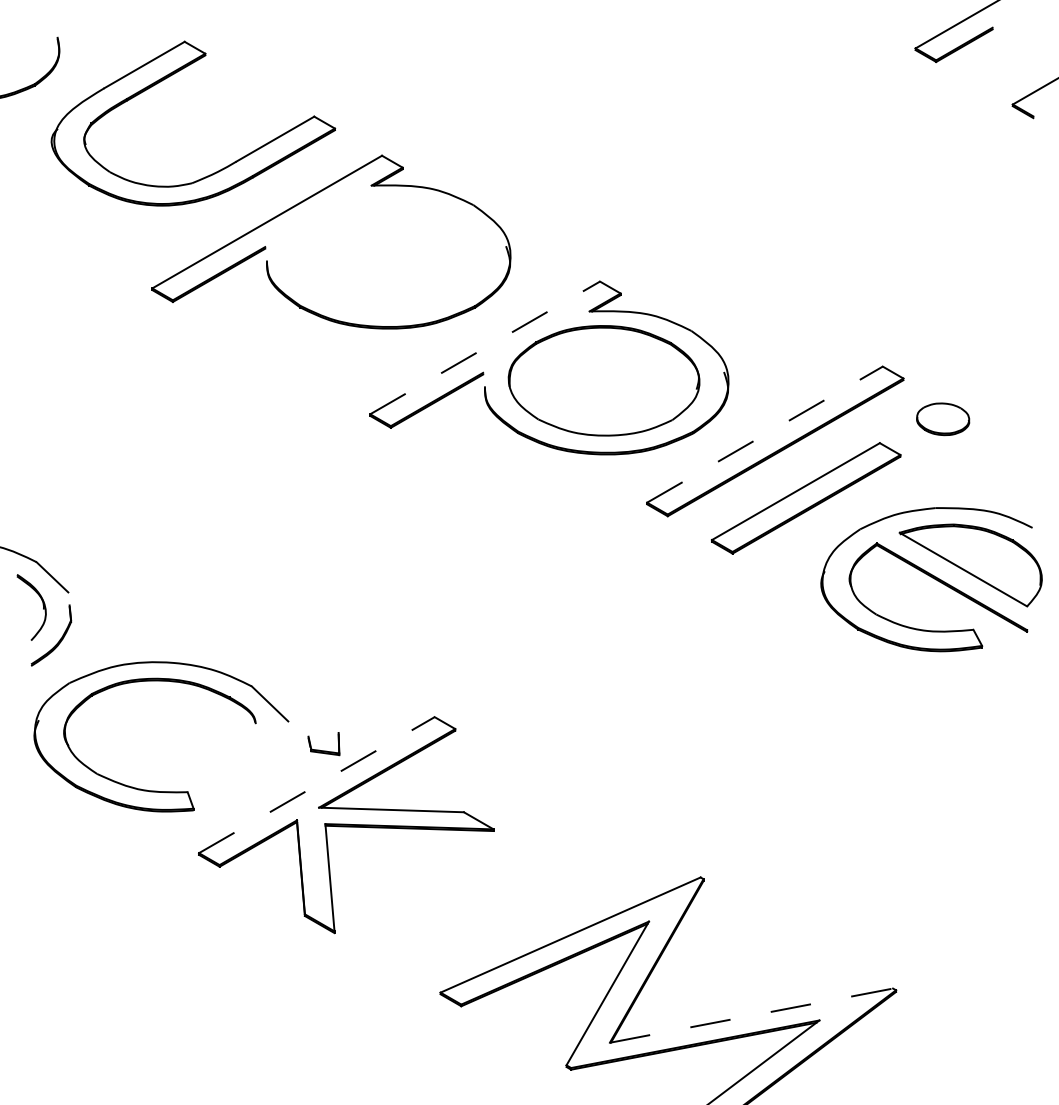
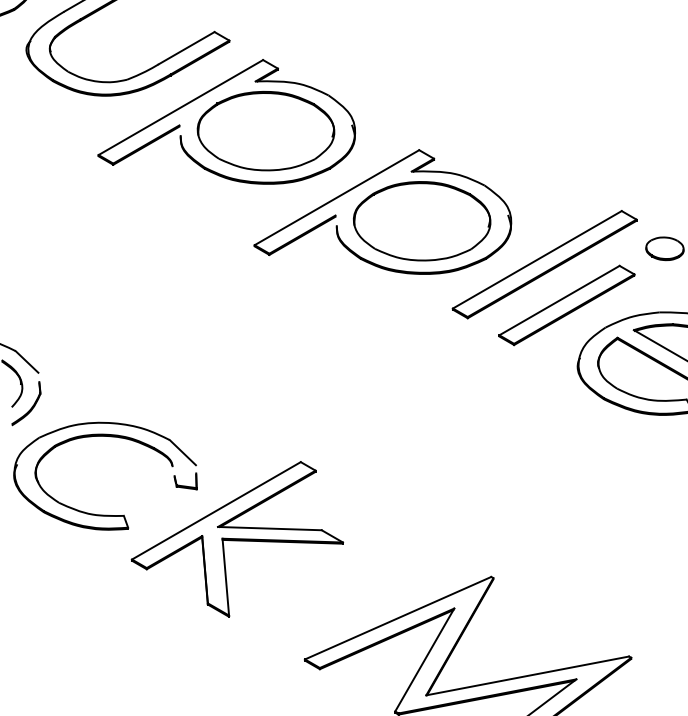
part: (385, 254) -> (265, 130), added
line: (485, 347) -> (337, 197), dashed -> solid
line: (765, 434) -> (537, 259), dashed -> solid
part: (323, 744) -> (185, 481), moved
line: (317, 784) -> (216, 510), dashed -> solid
line: (751, 1015) -> (527, 675), dashed -> solid

